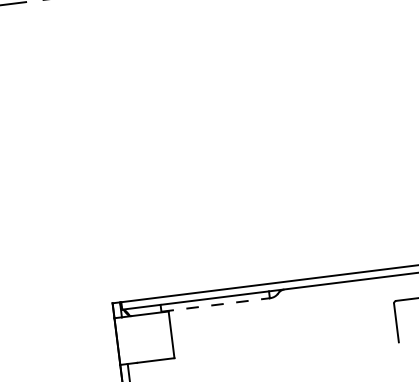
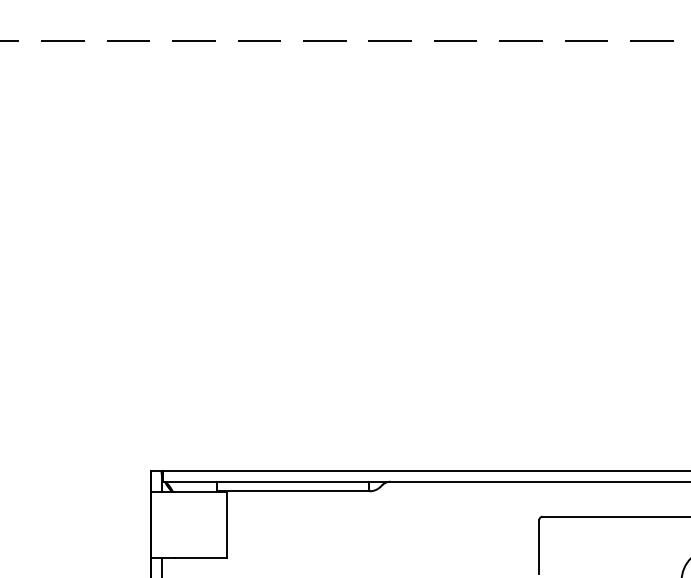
line: (215, 305) -> (292, 491), dashed -> solid

